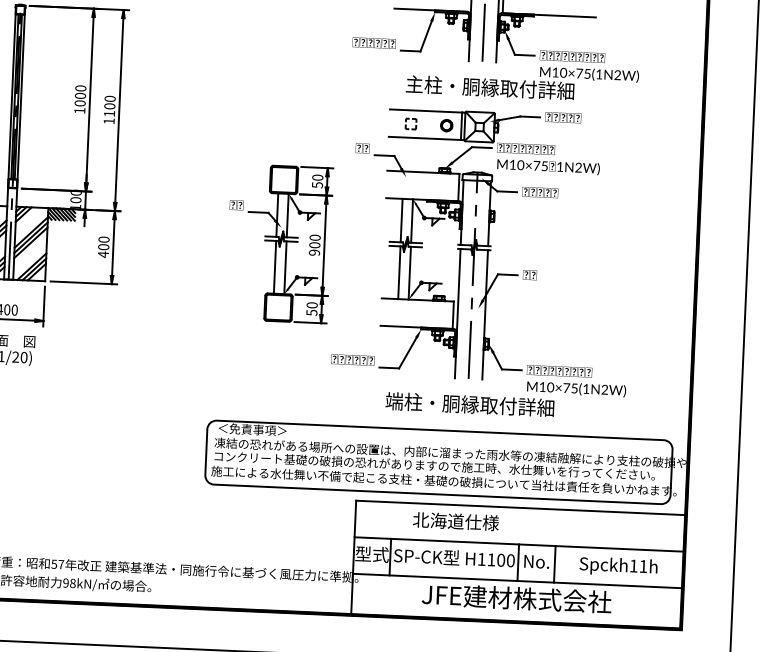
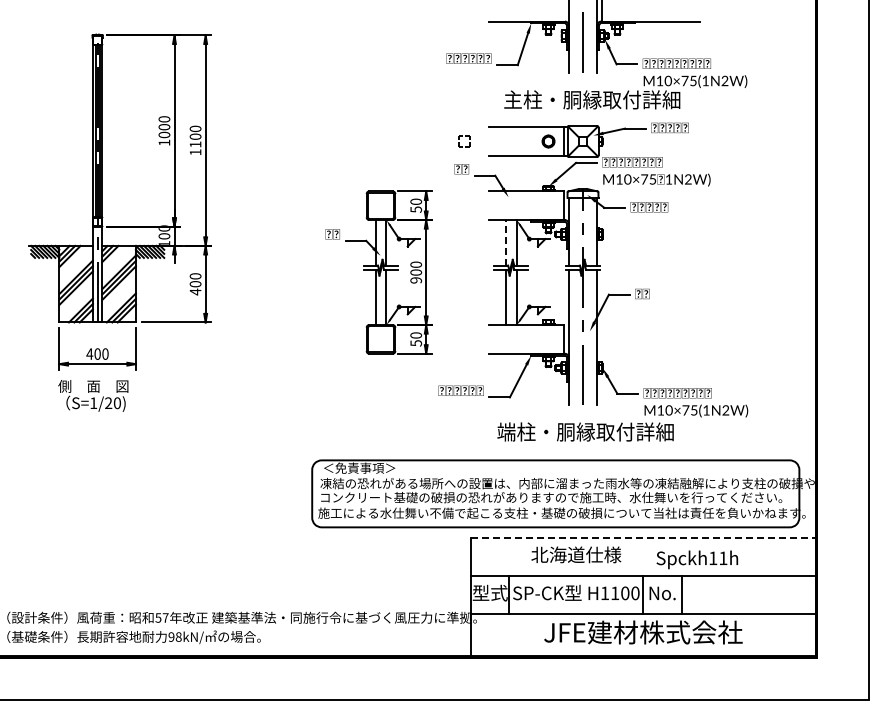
part: (411, 124) -> (464, 141), moved
line: (401, 220) -> (505, 242), solid -> dashed
line: (520, 507) -> (643, 537), solid -> dashed
text: (618, 566) -> (697, 559), moved

